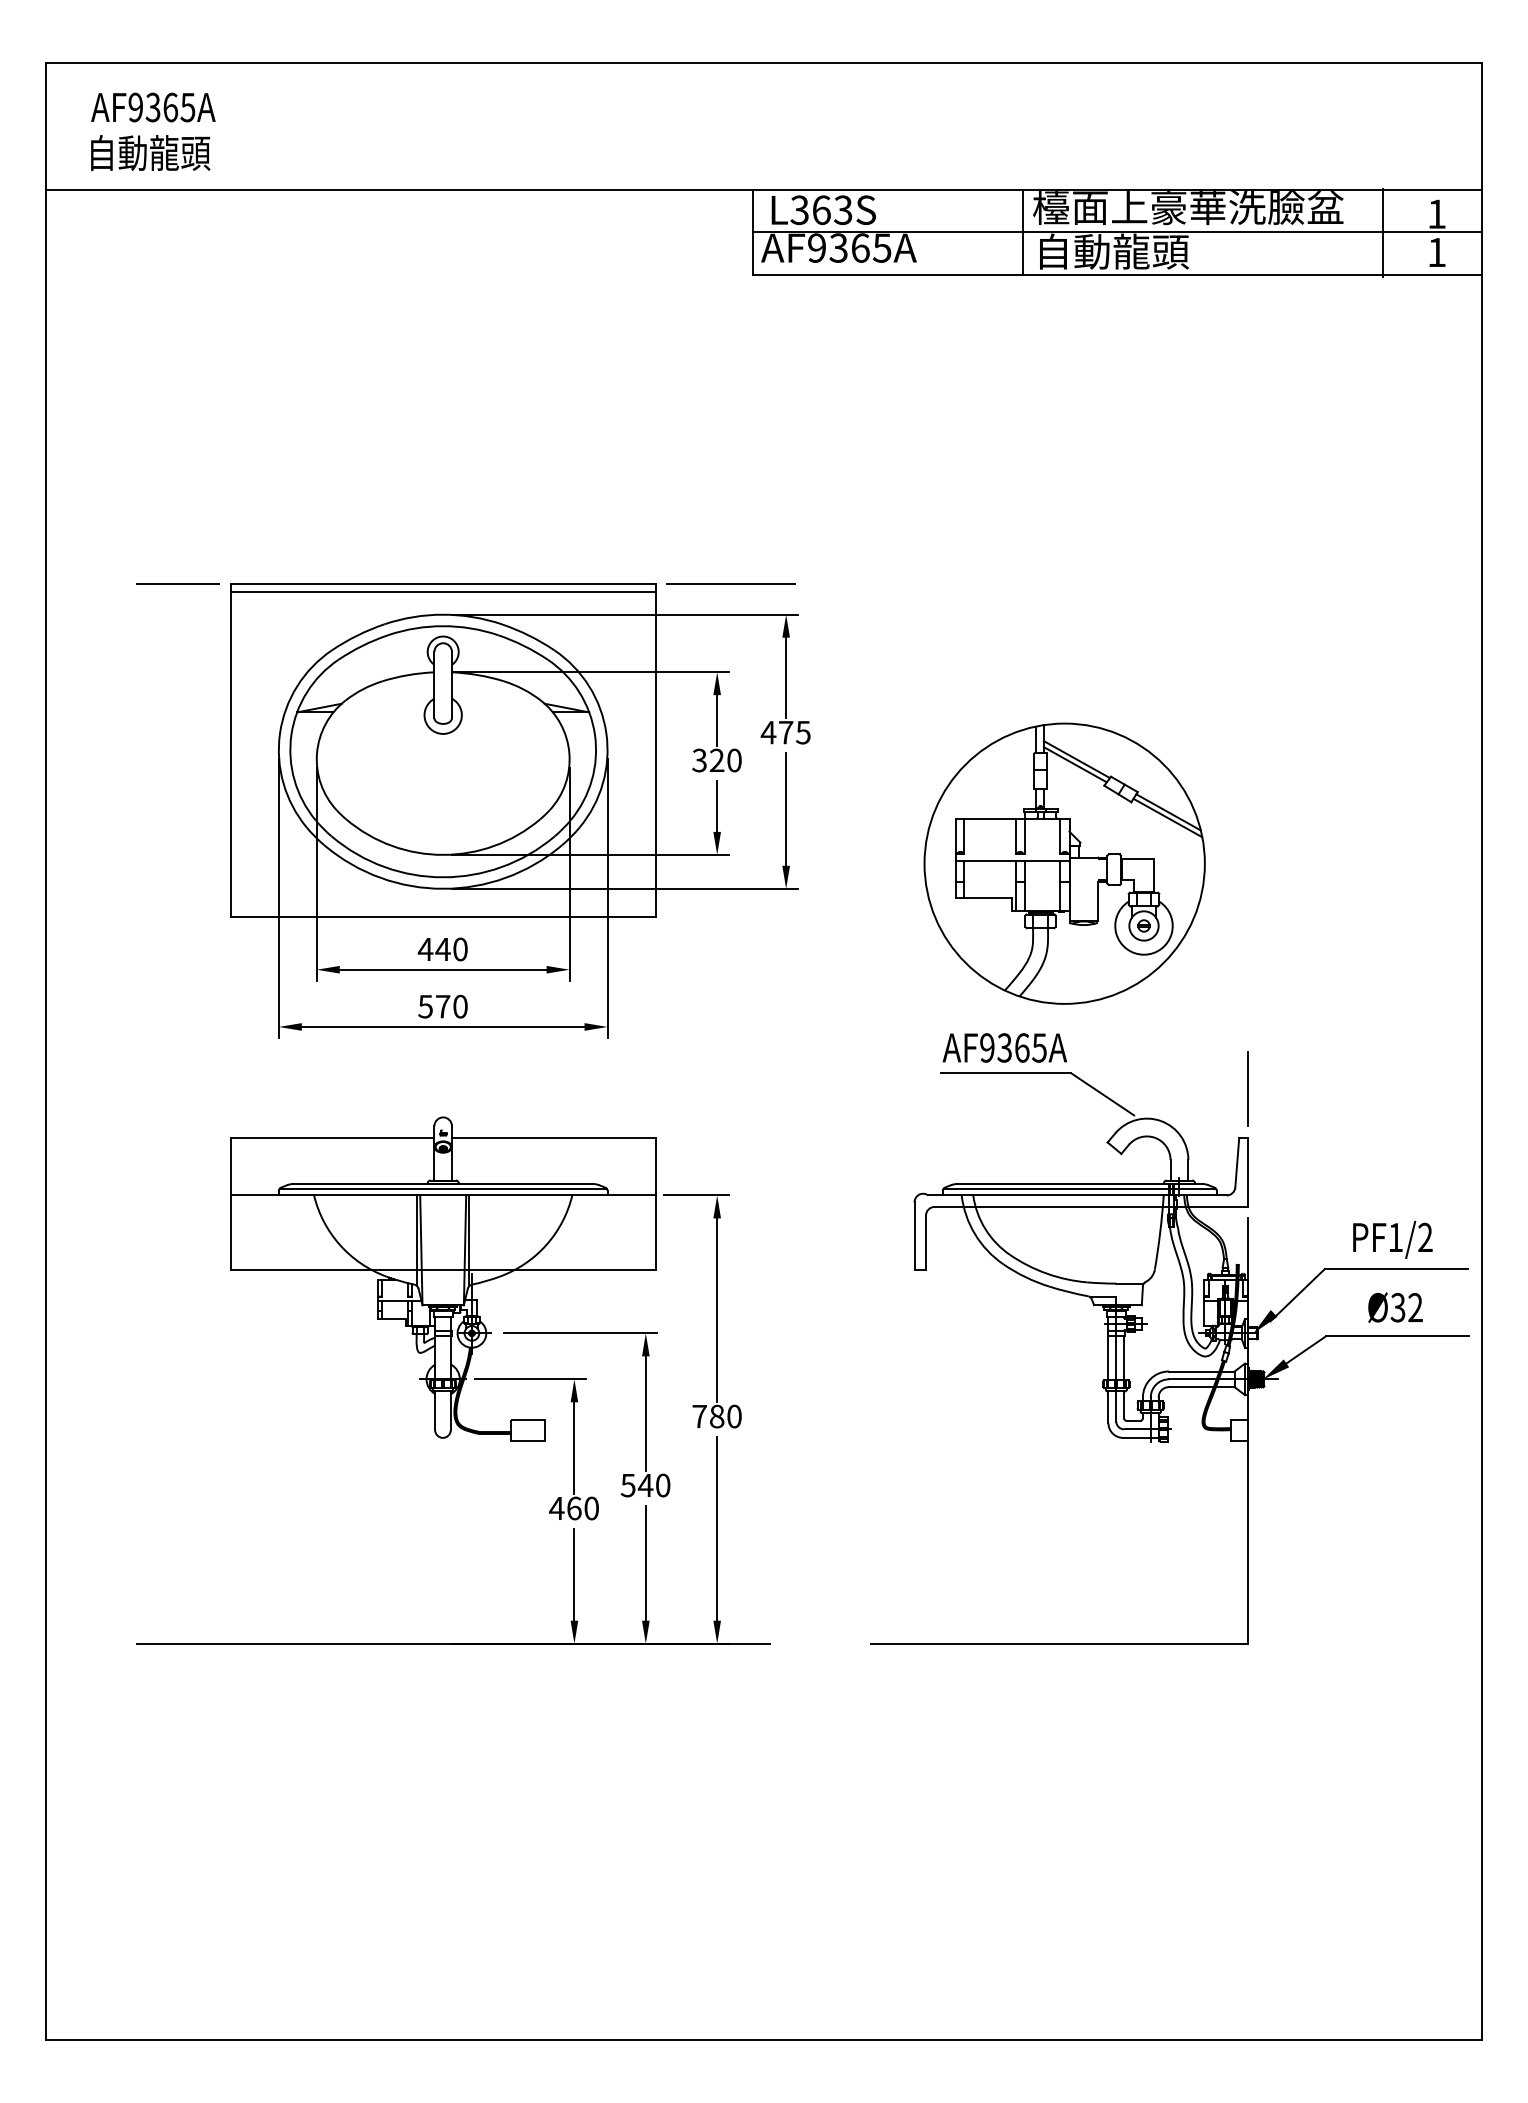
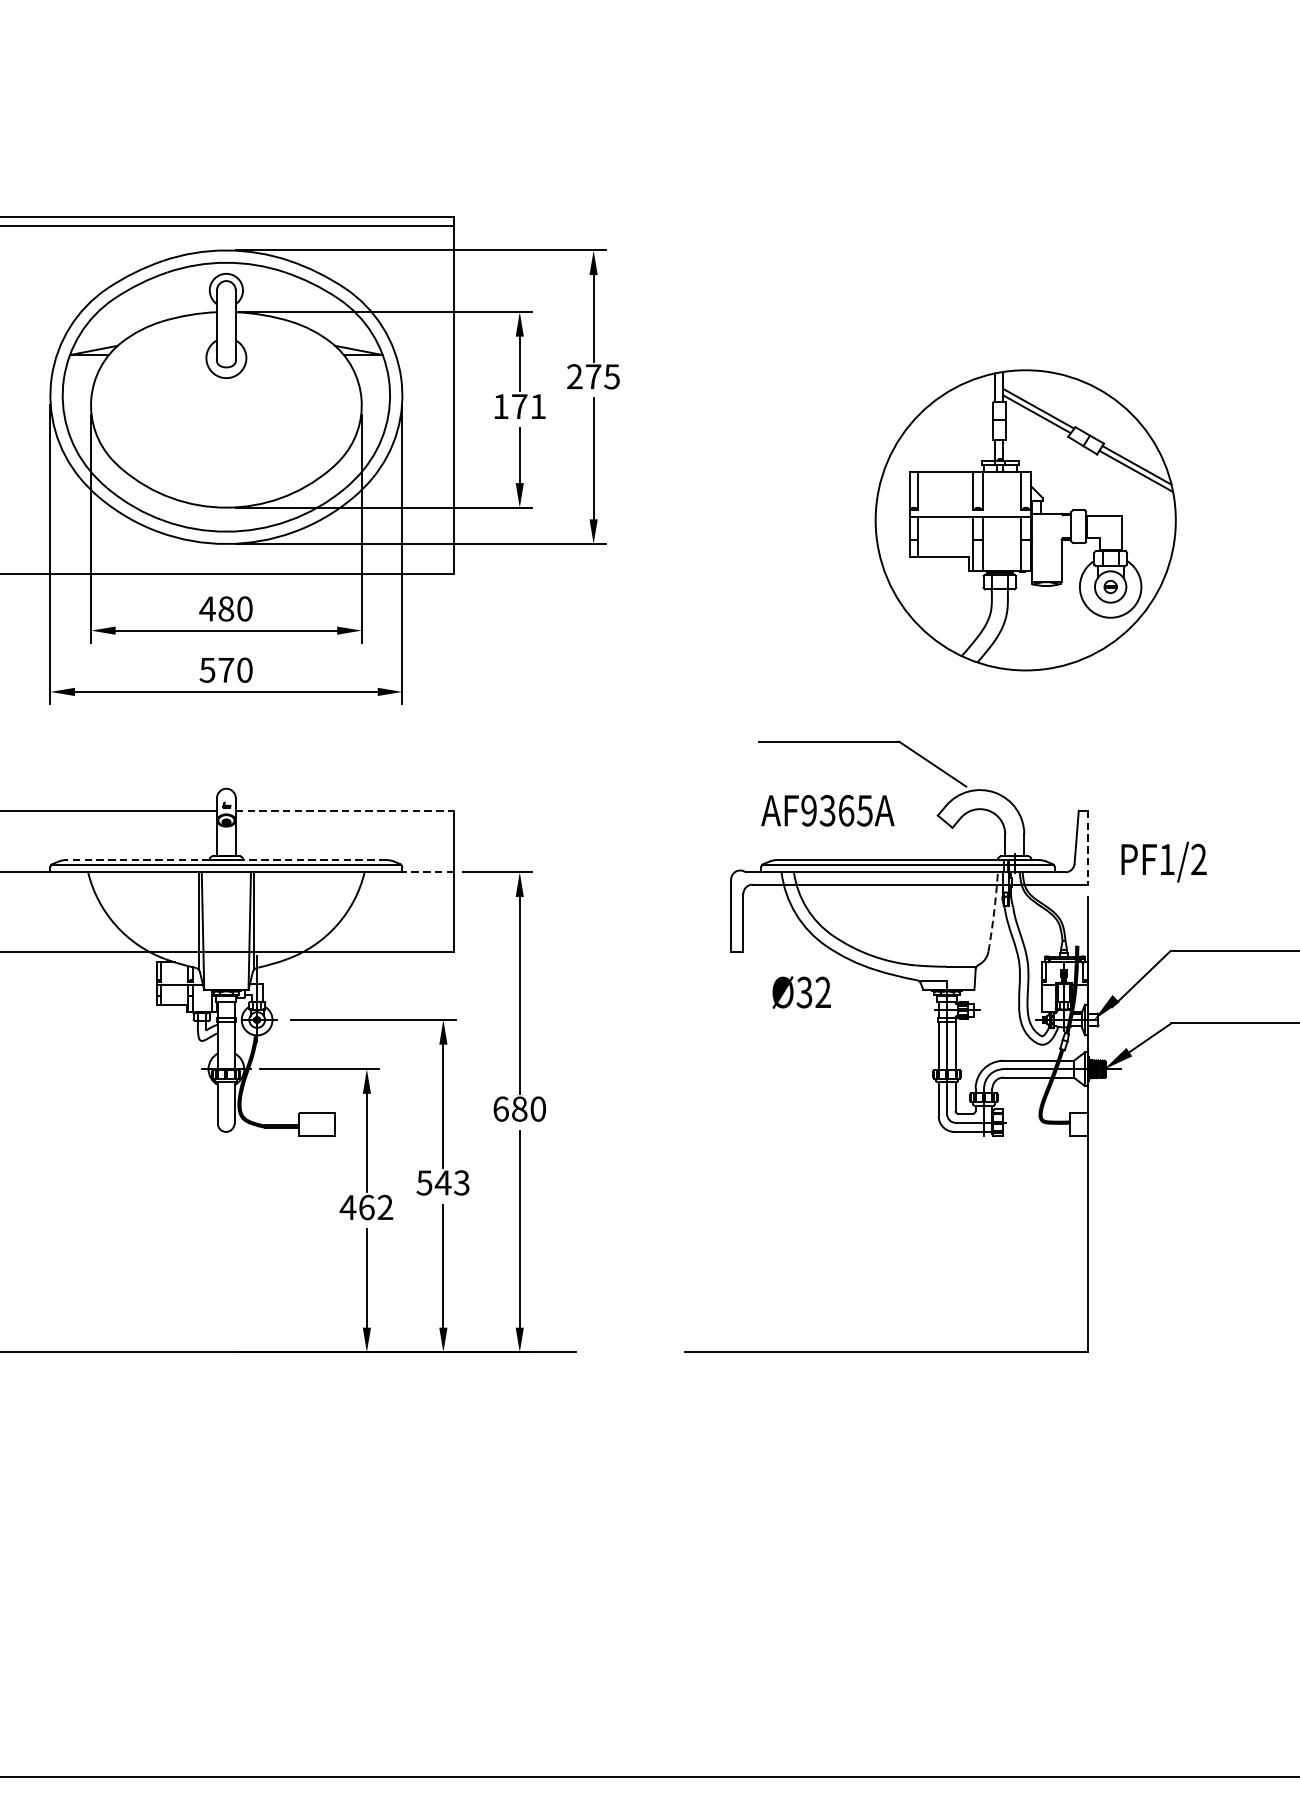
line: (731, 583) -> (535, 217), removed
text: (768, 732) -> (574, 376), 475 -> 275
text: (716, 760) -> (519, 406), 320 -> 171
part: (1064, 863) -> (1025, 520), moved
text: (442, 949) -> (225, 608), 440 -> 480
text: (1004, 1047) -> (827, 810), moved
line: (1247, 1088) -> (1087, 757), removed
line: (553, 1137) -> (344, 810), solid -> dashed
line: (1247, 1172) -> (1087, 847), solid -> dashed
line: (443, 1183) -> (226, 859), solid -> dashed
line: (631, 1195) -> (428, 872), solid -> dashed
arc: (1160, 1232) -> (994, 912), solid -> dashed
text: (1392, 1239) -> (1163, 861), moved
text: (1395, 1307) -> (801, 992), moved
text: (699, 1416) -> (500, 1109), 780 -> 680
text: (662, 1485) -> (461, 1182), 540 -> 543
text: (591, 1508) -> (385, 1207), 460 -> 462

